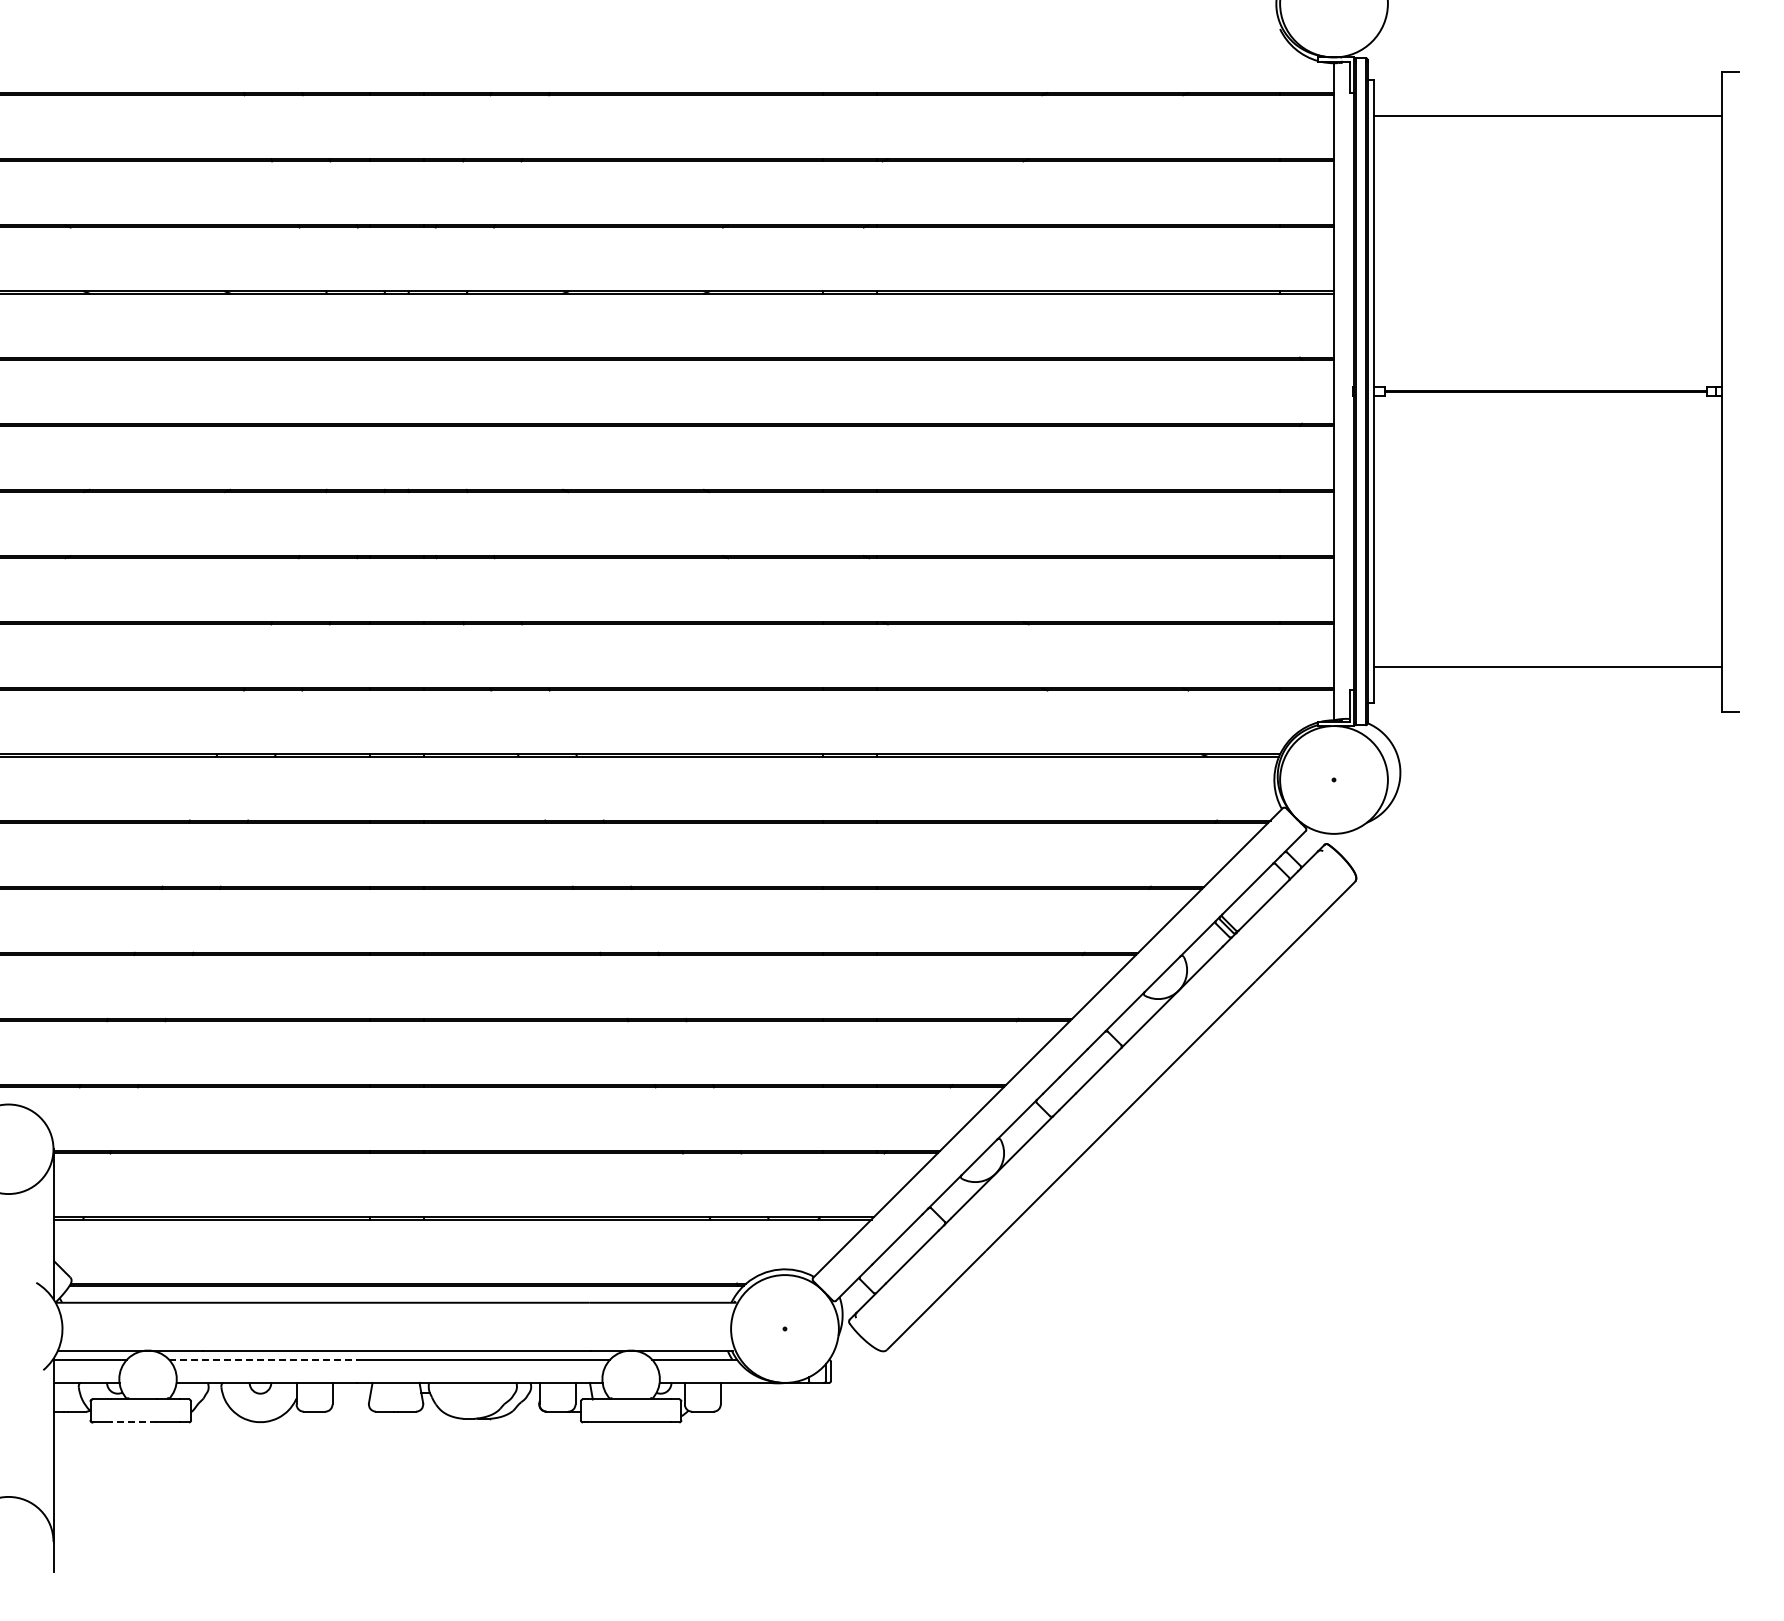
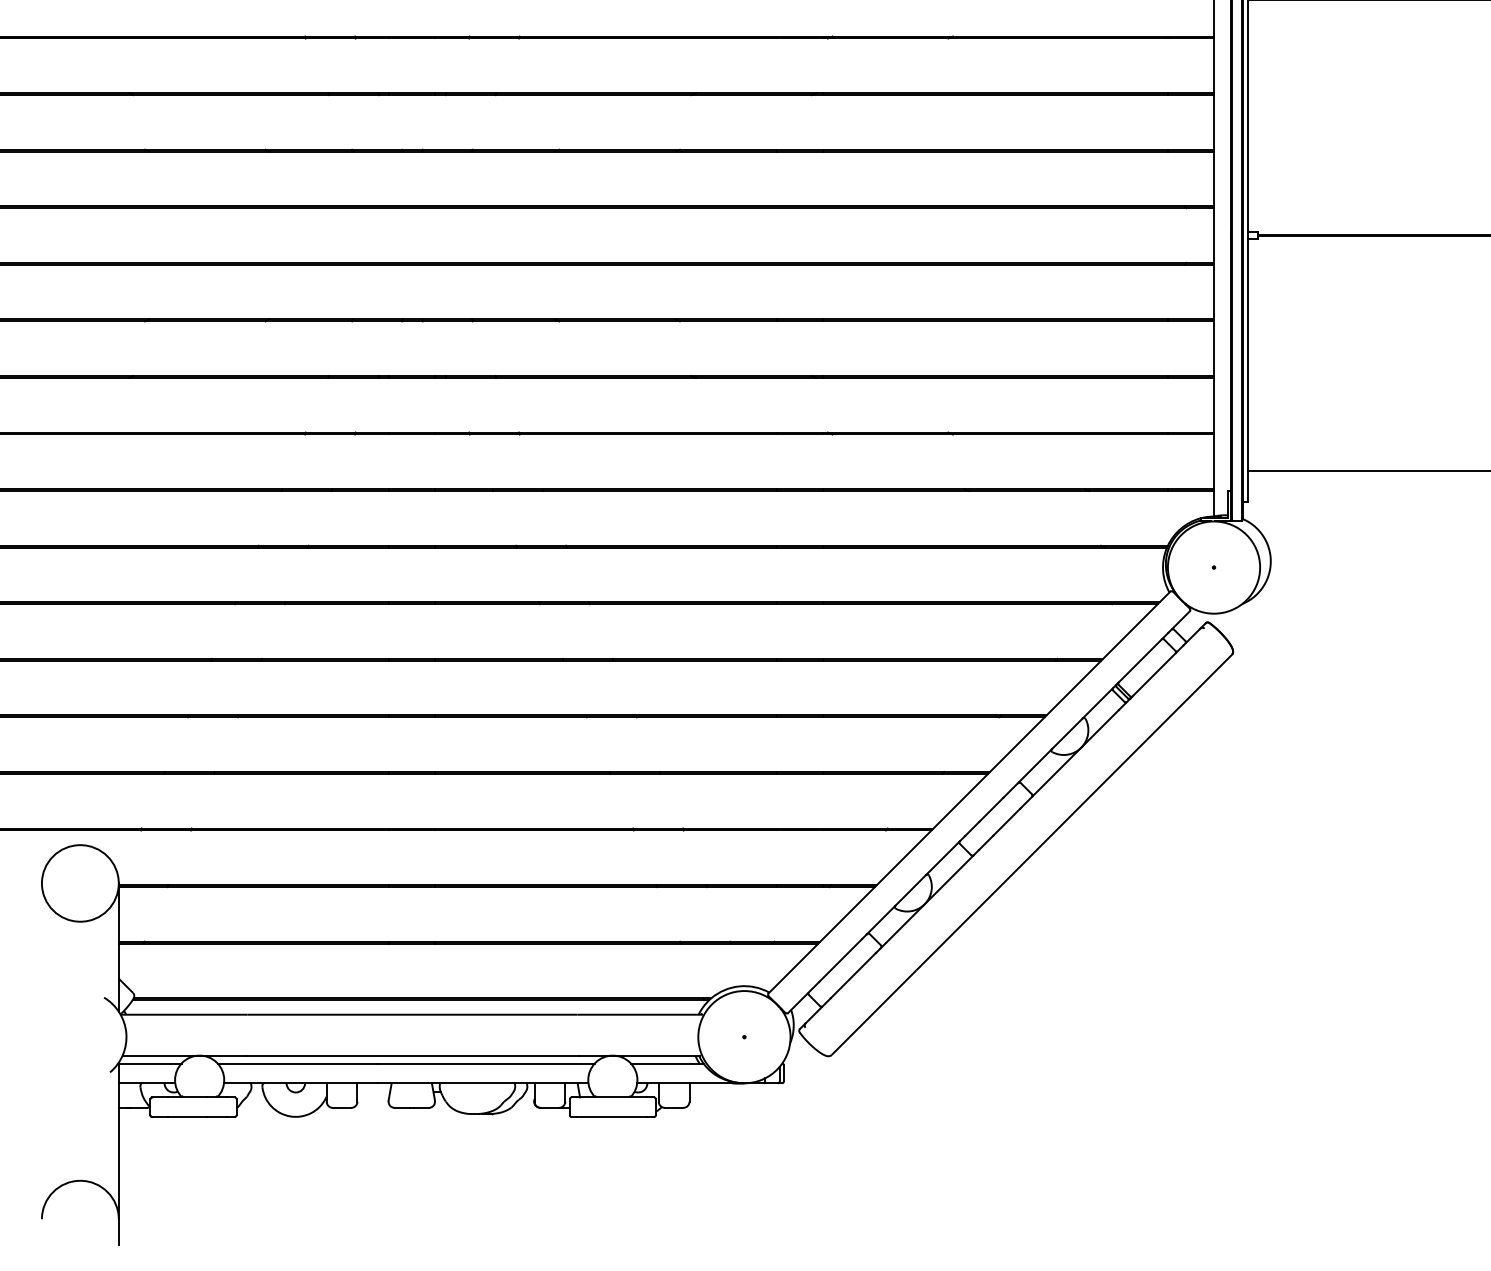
line: (263, 1359) -> (298, 1063), dashed -> solid
line: (133, 1422) -> (187, 1117), dashed -> solid

